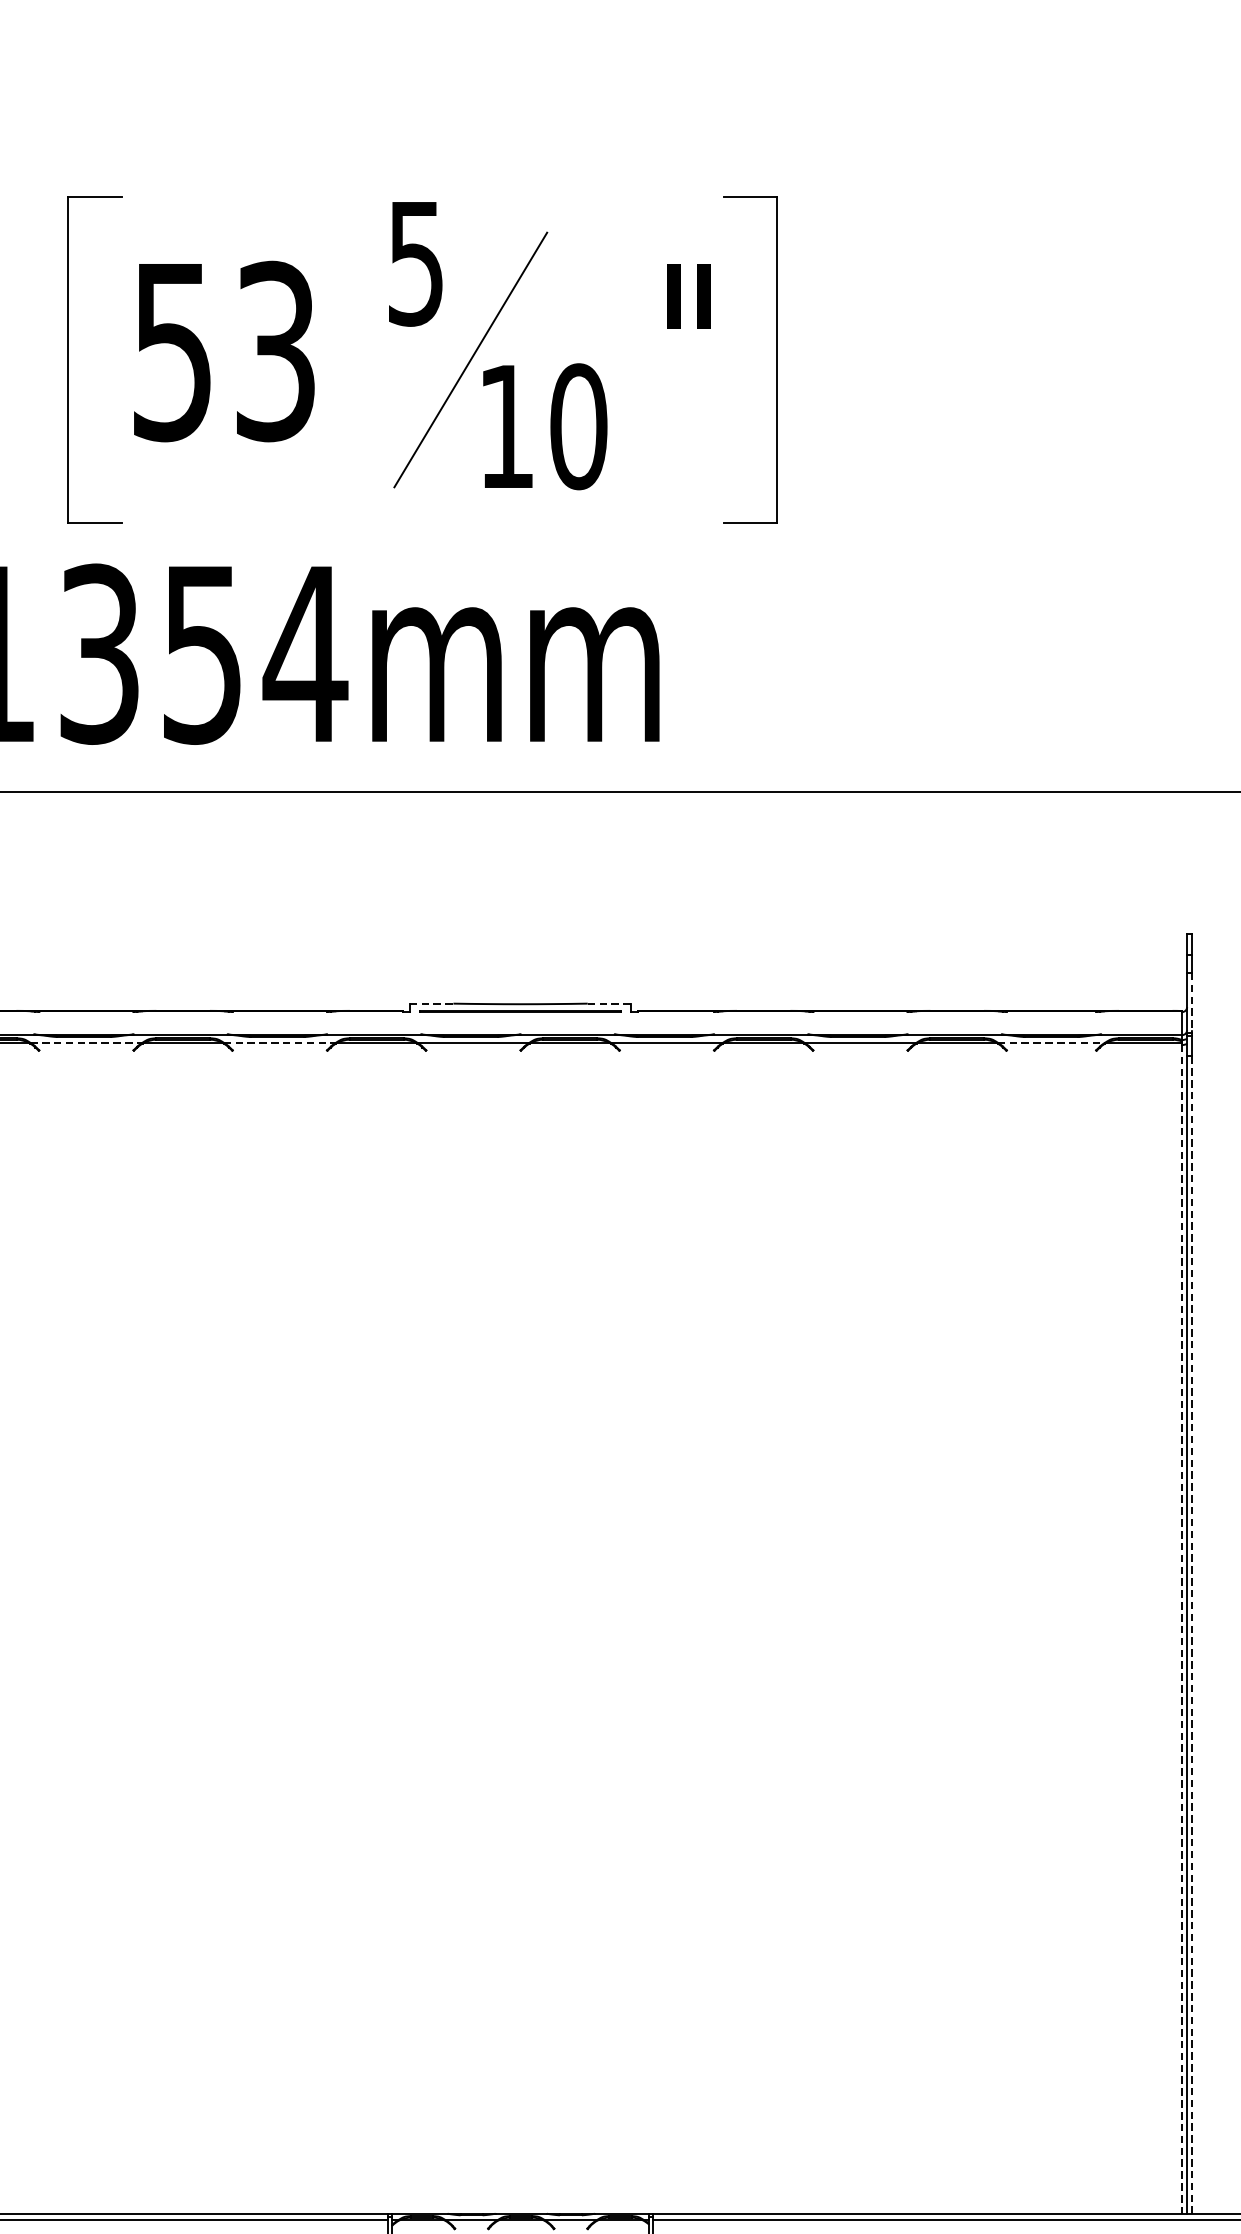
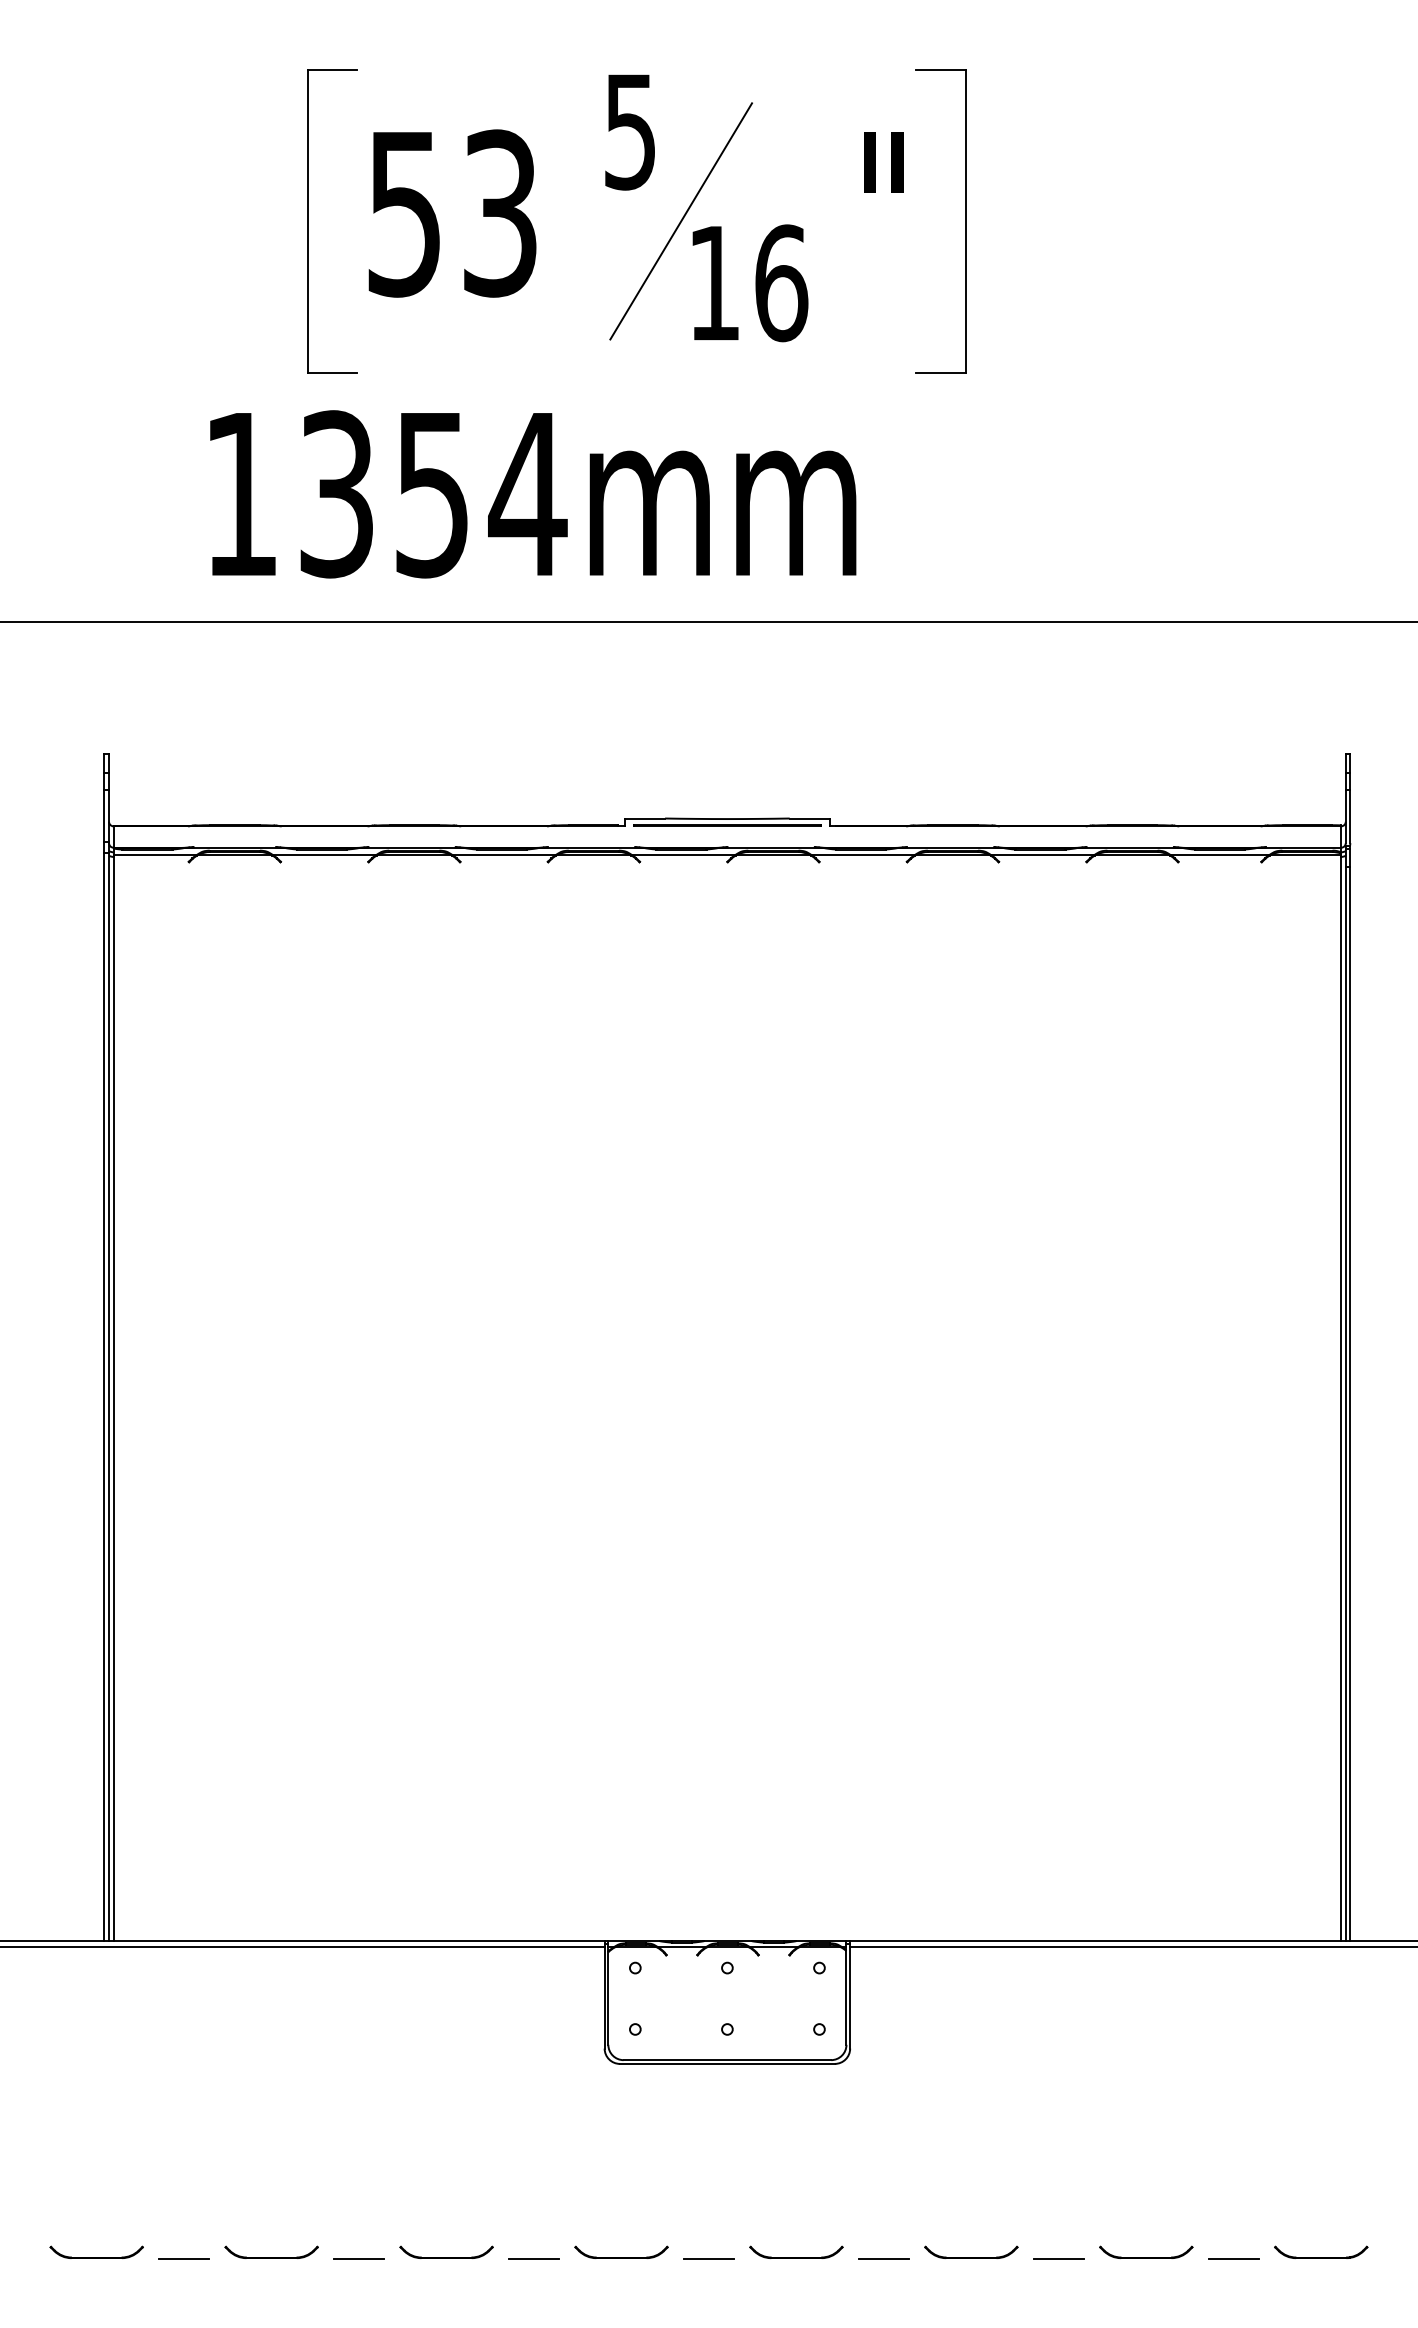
text: (578, 426) -> (781, 283), 10 -> 16
line: (1192, 1001) -> (1350, 816), dashed -> solid
line: (432, 1003) -> (645, 818), dashed -> solid
line: (610, 1003) -> (810, 818), dashed -> solid
line: (87, 1042) -> (325, 854), dashed -> solid
line: (280, 1042) -> (504, 854), dashed -> solid
line: (1051, 1042) -> (1219, 854), dashed -> solid
line: (1182, 1629) -> (1341, 1399), dashed -> solid
line: (1192, 1635) -> (1350, 1404), dashed -> solid

